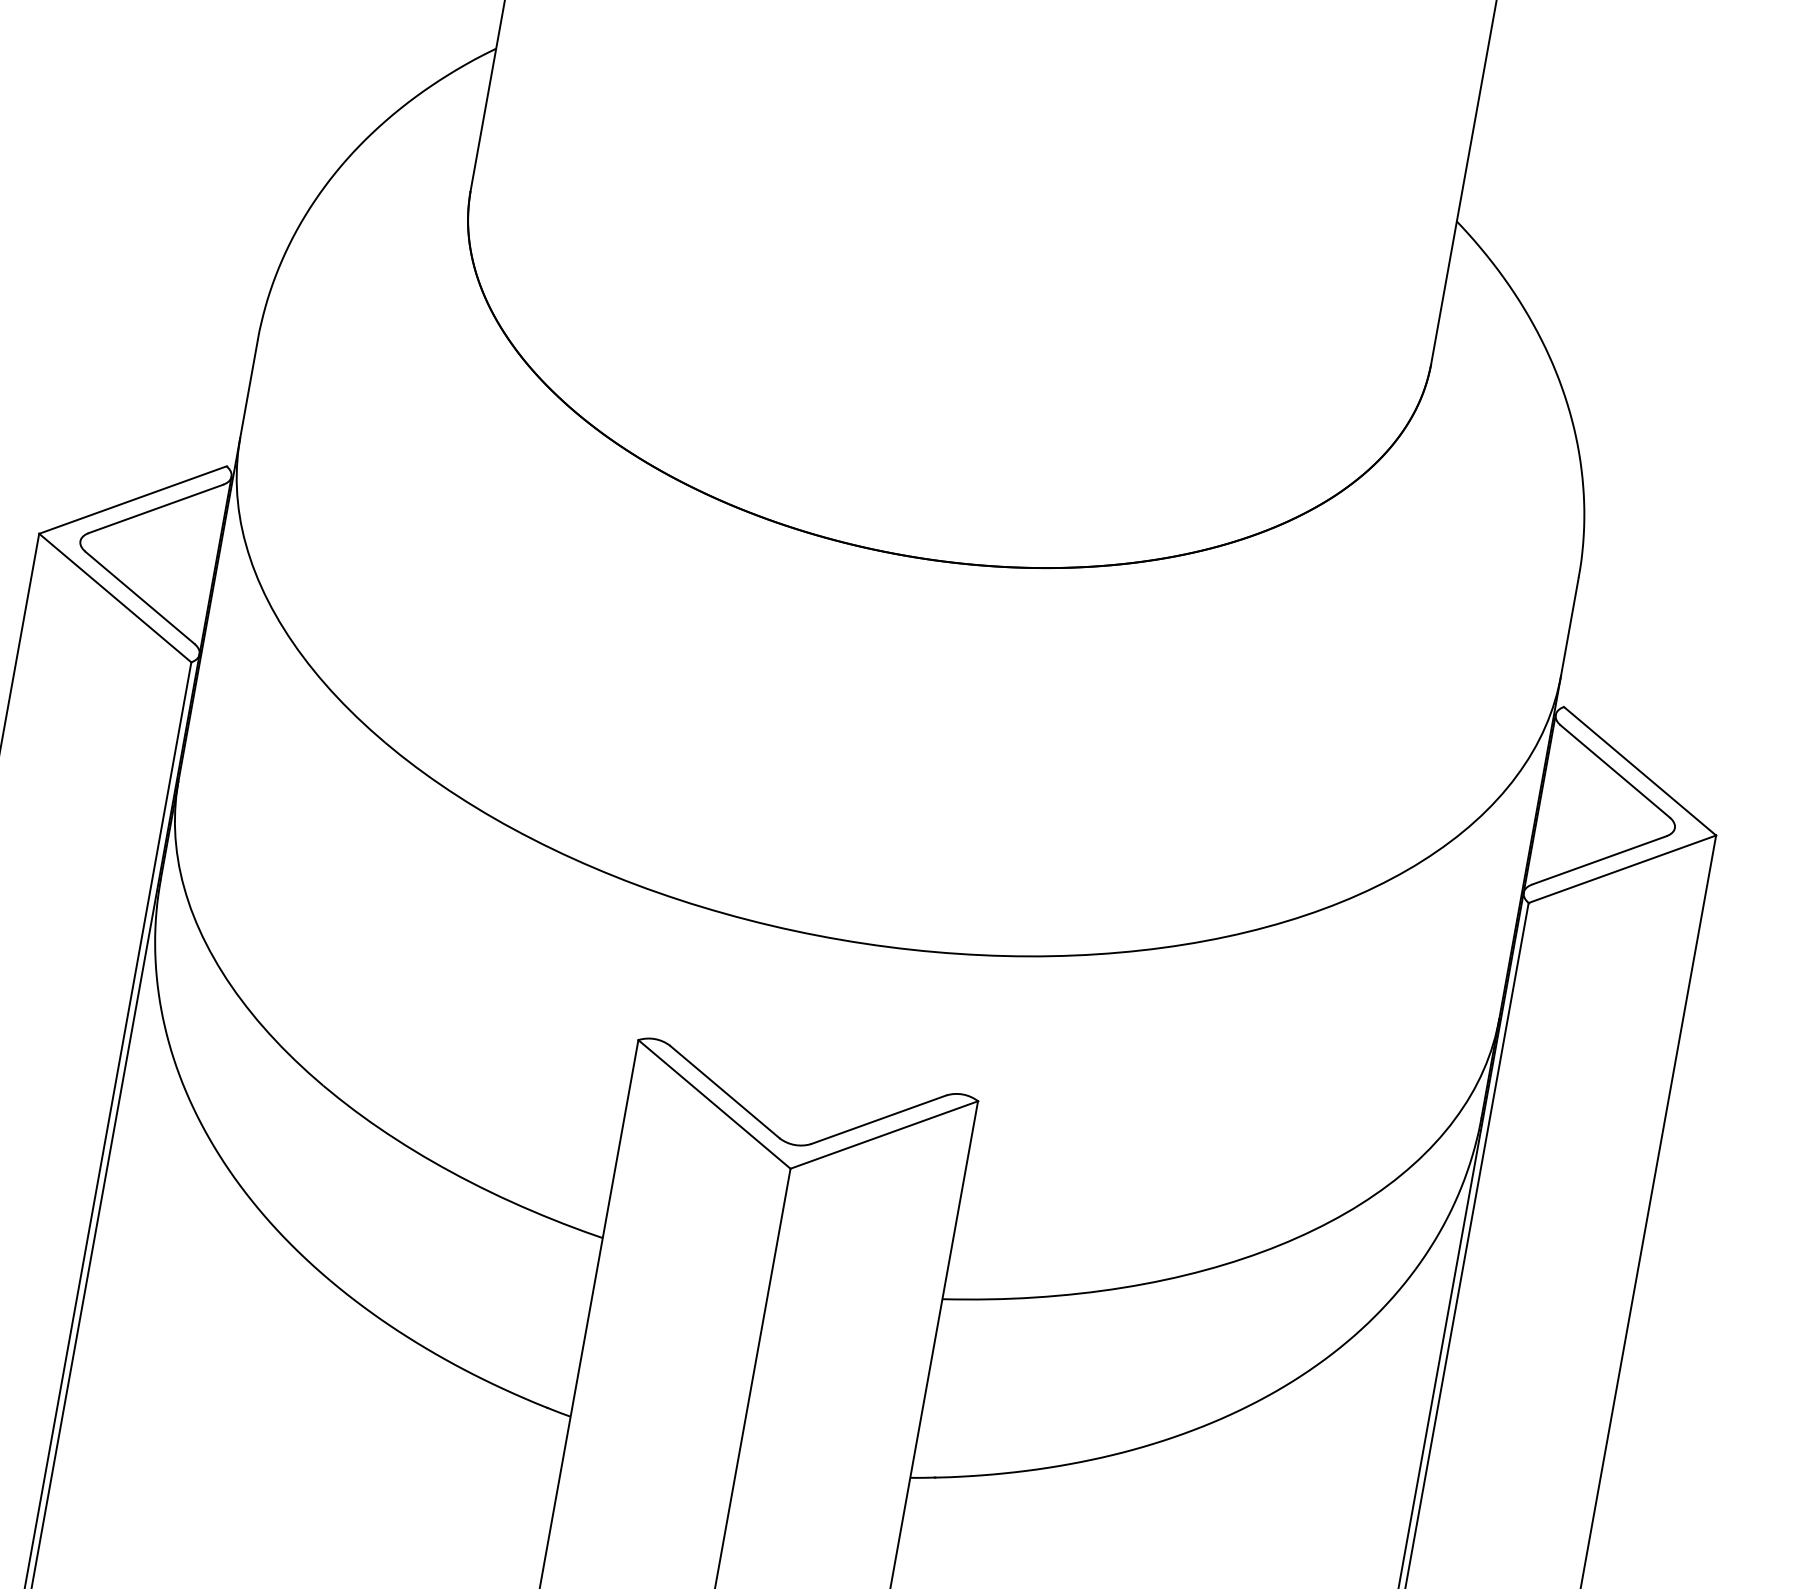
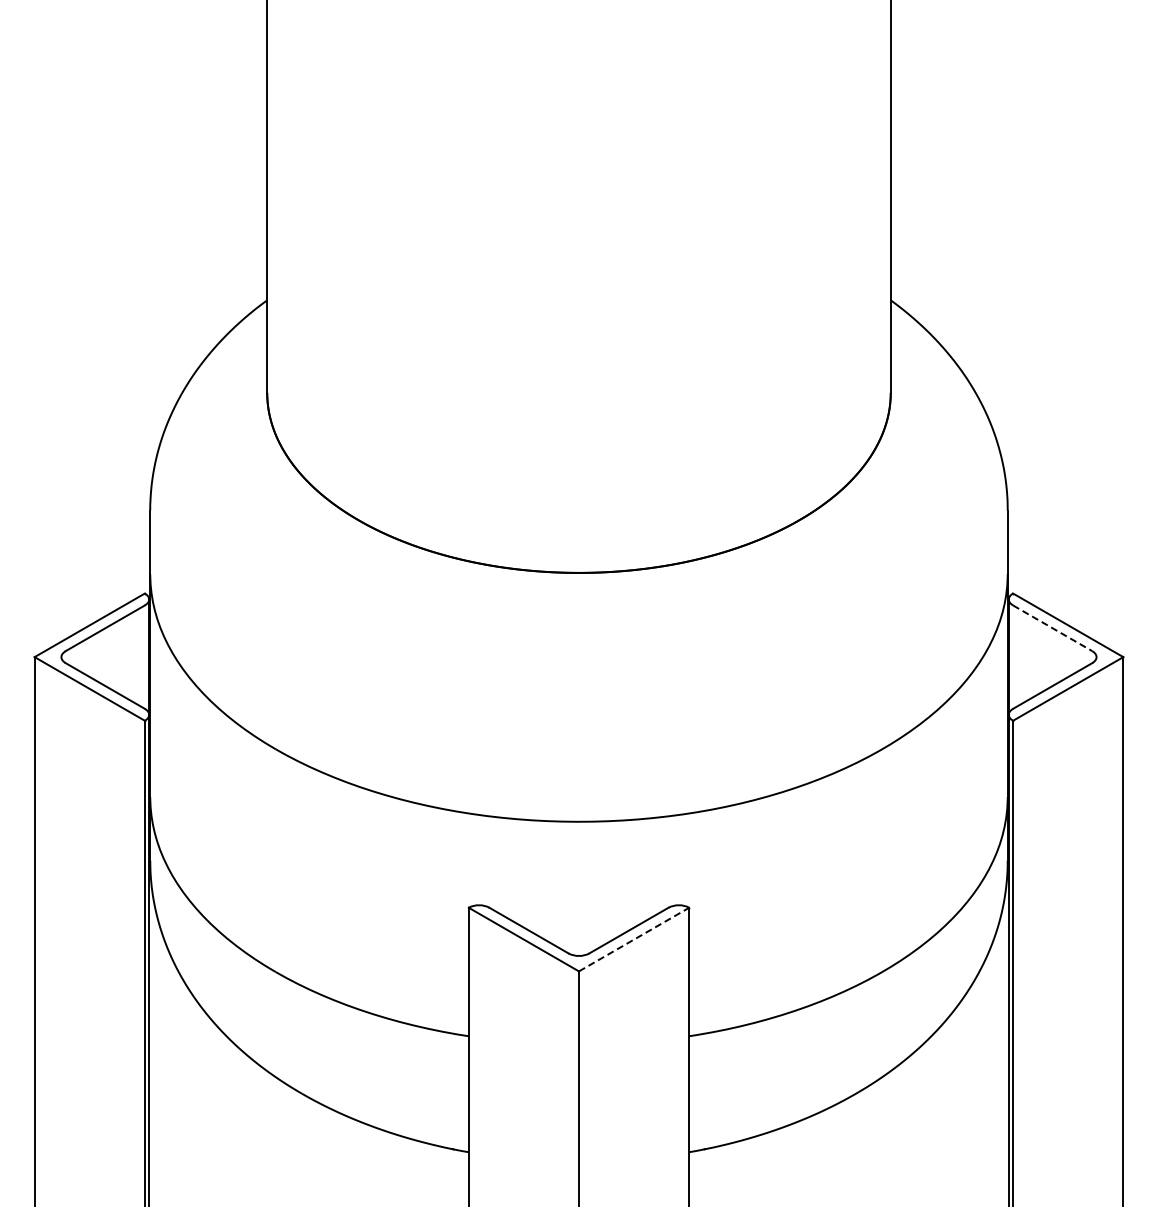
line: (1614, 771) -> (1052, 628), solid -> dashed
line: (884, 1134) -> (634, 939), solid -> dashed

